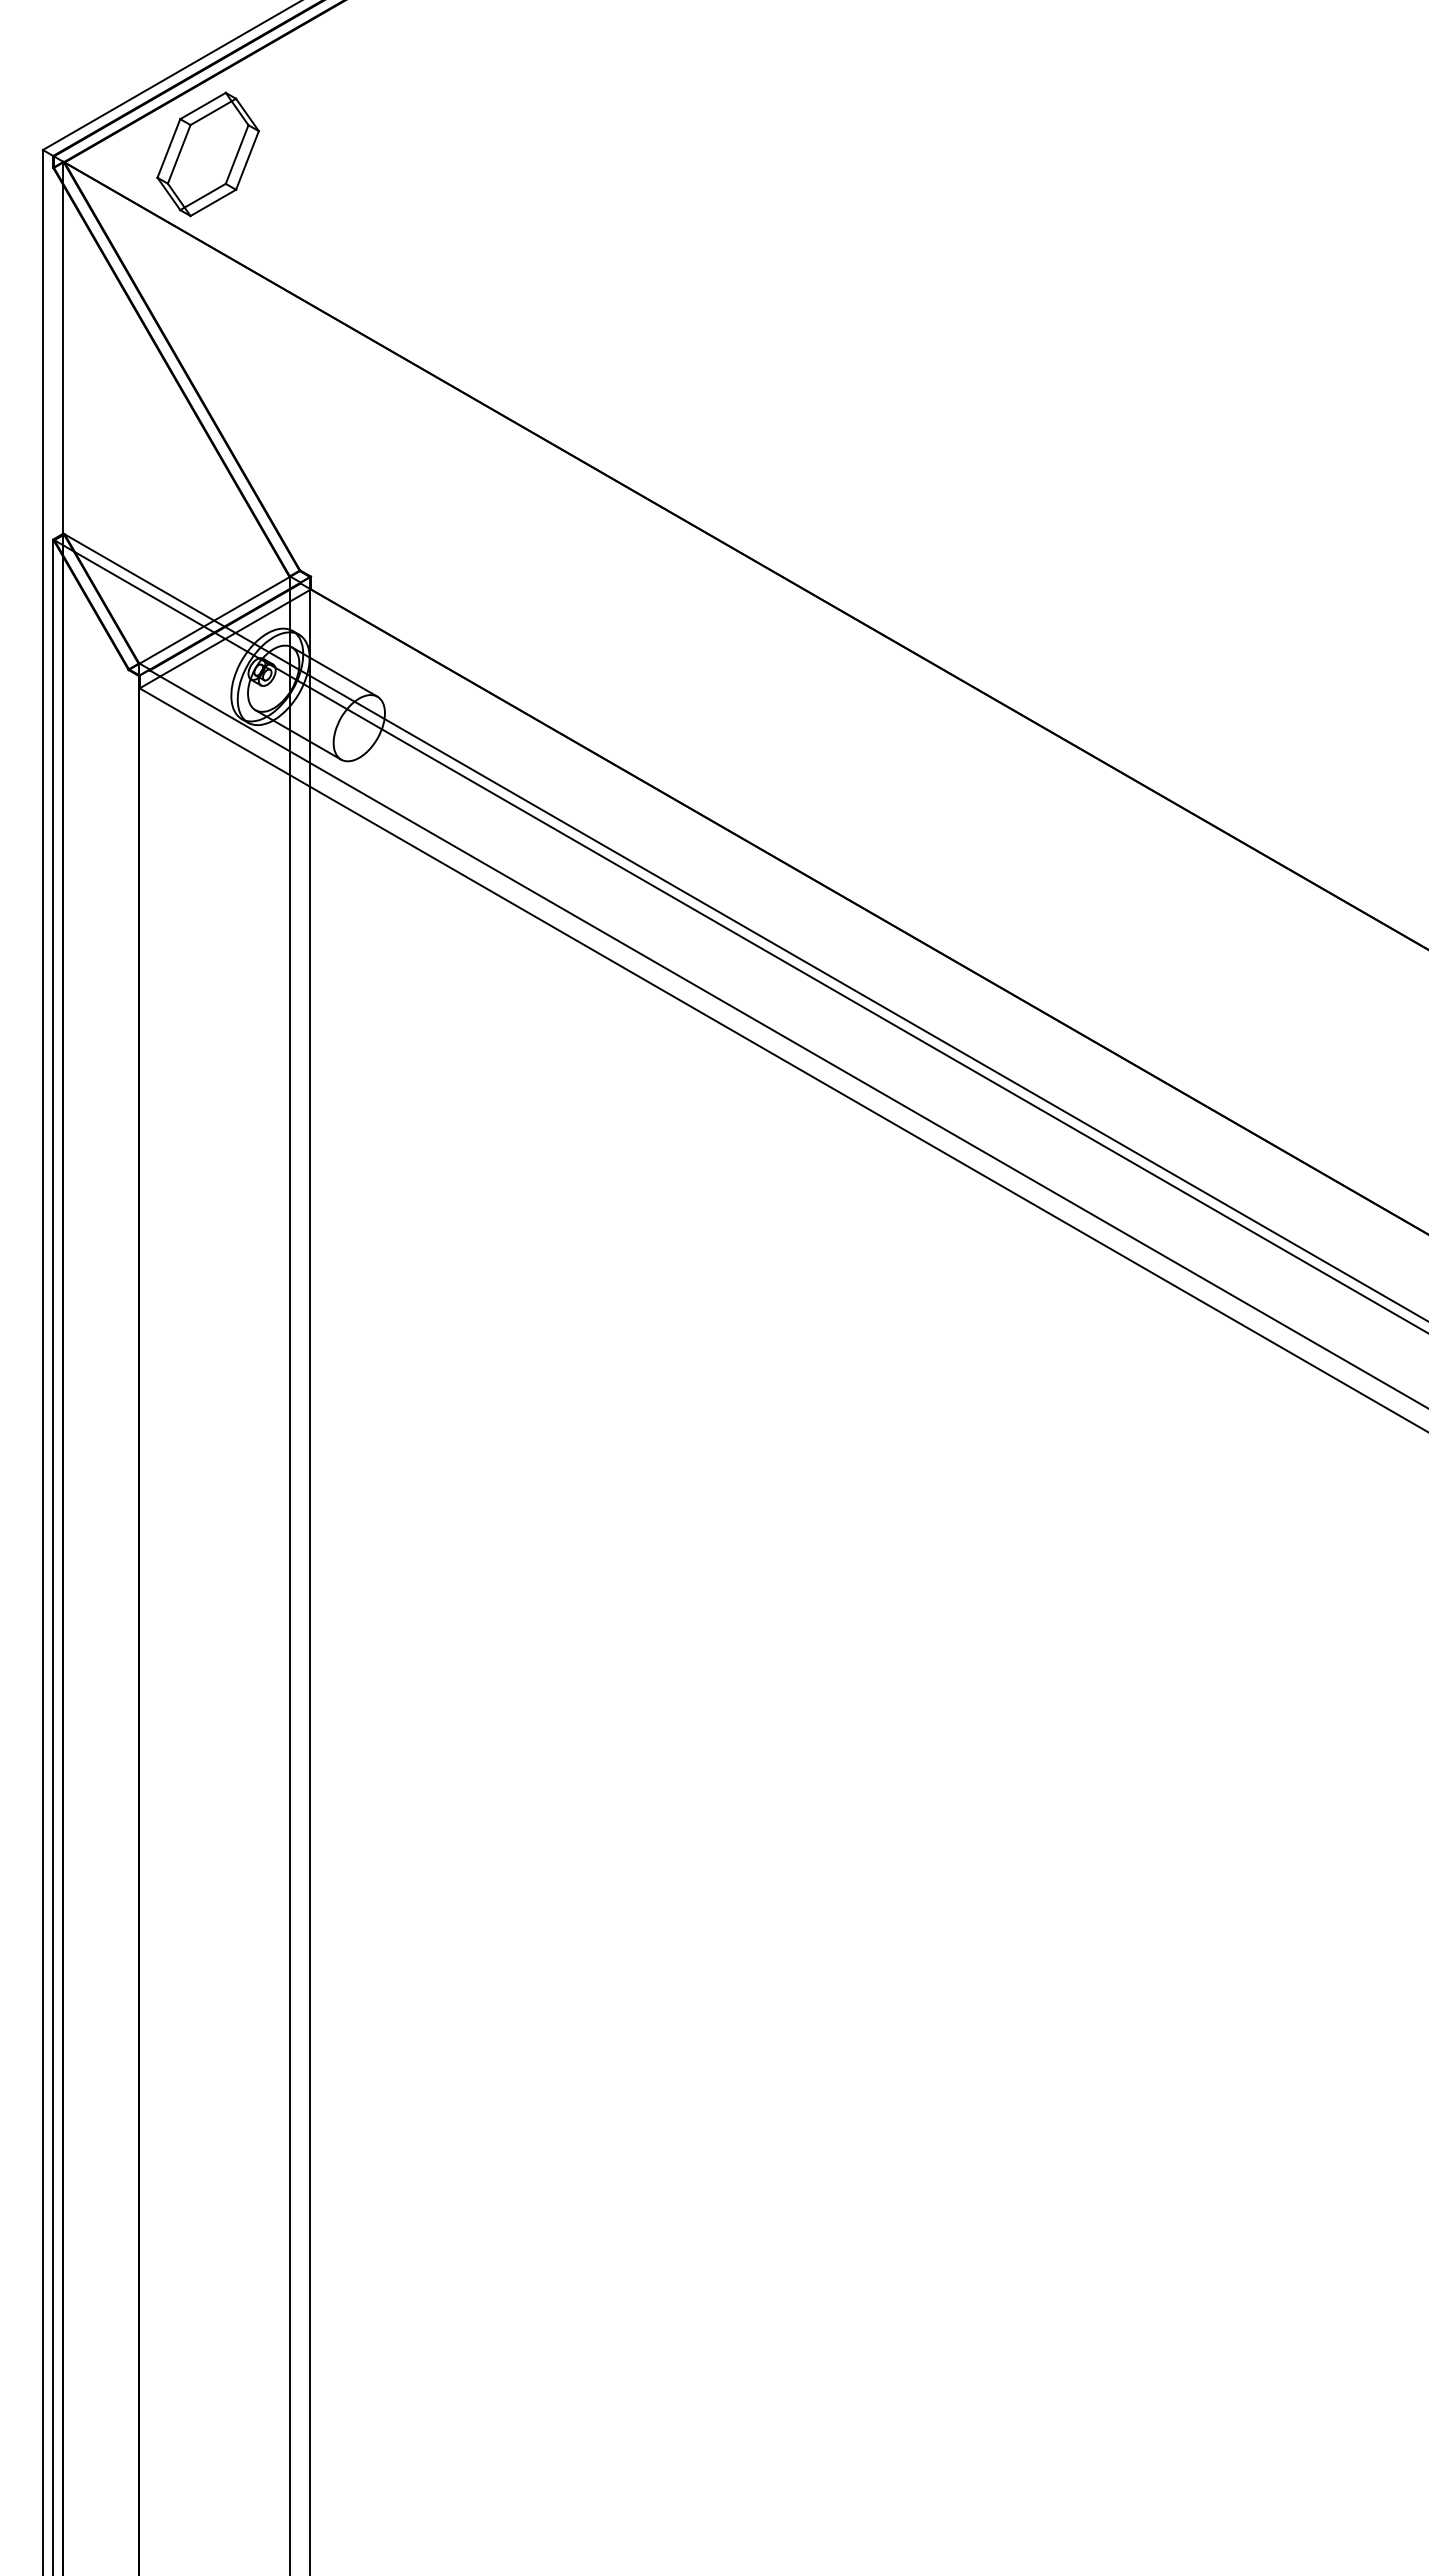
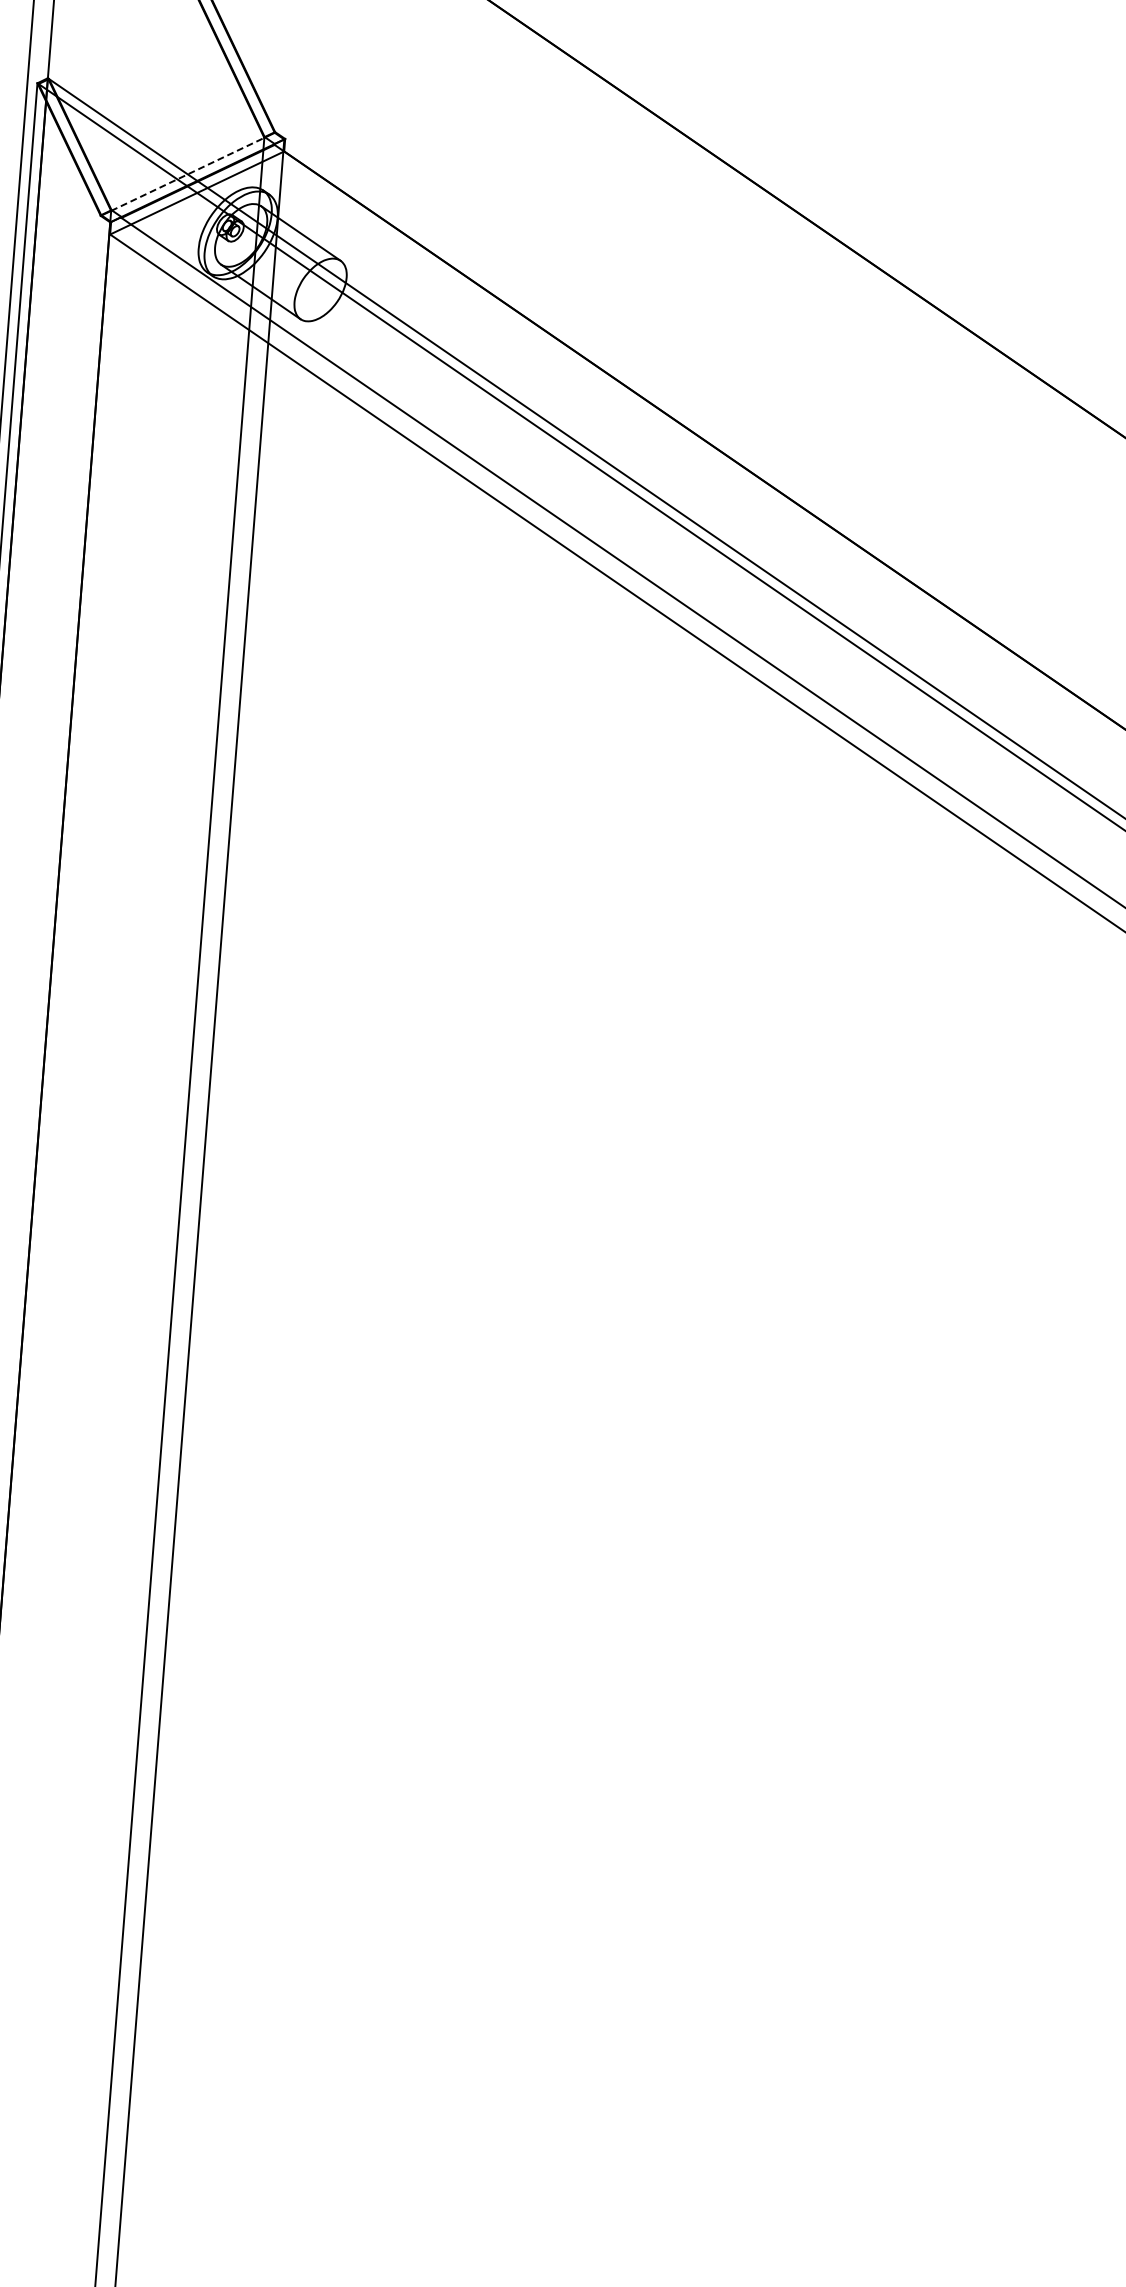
line: (214, 620) -> (188, 174), solid -> dashed

